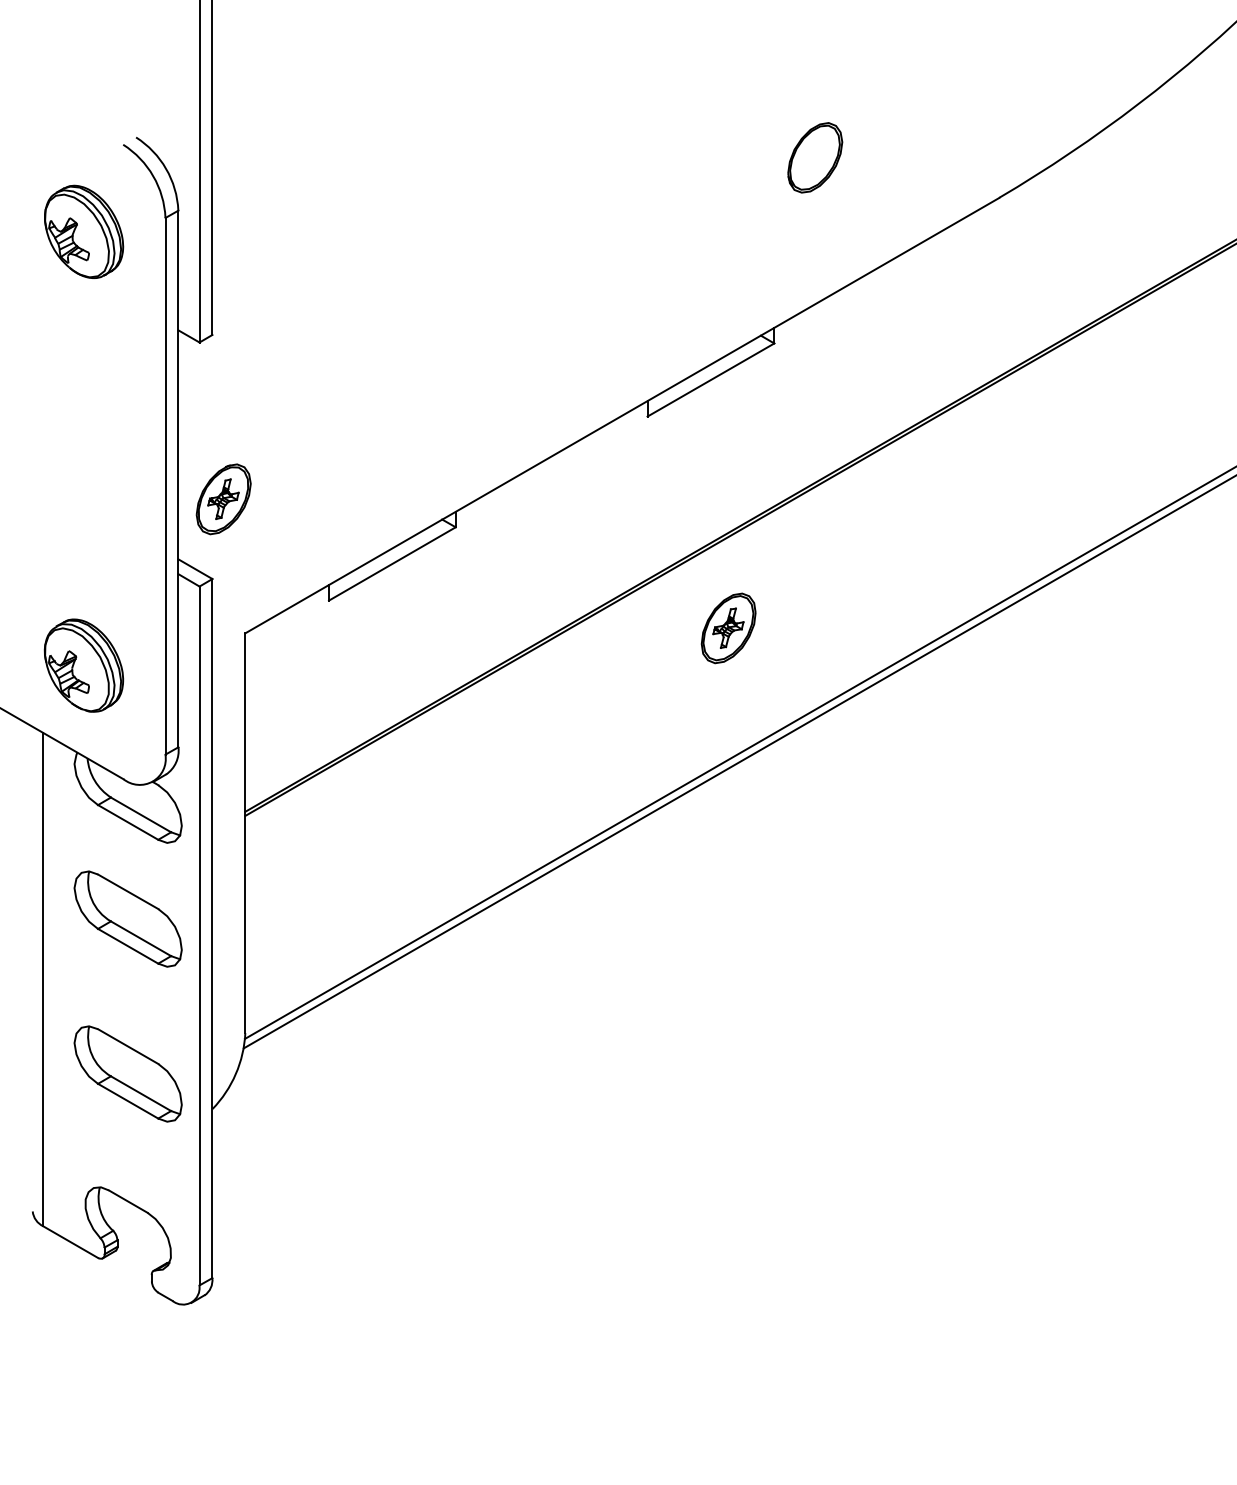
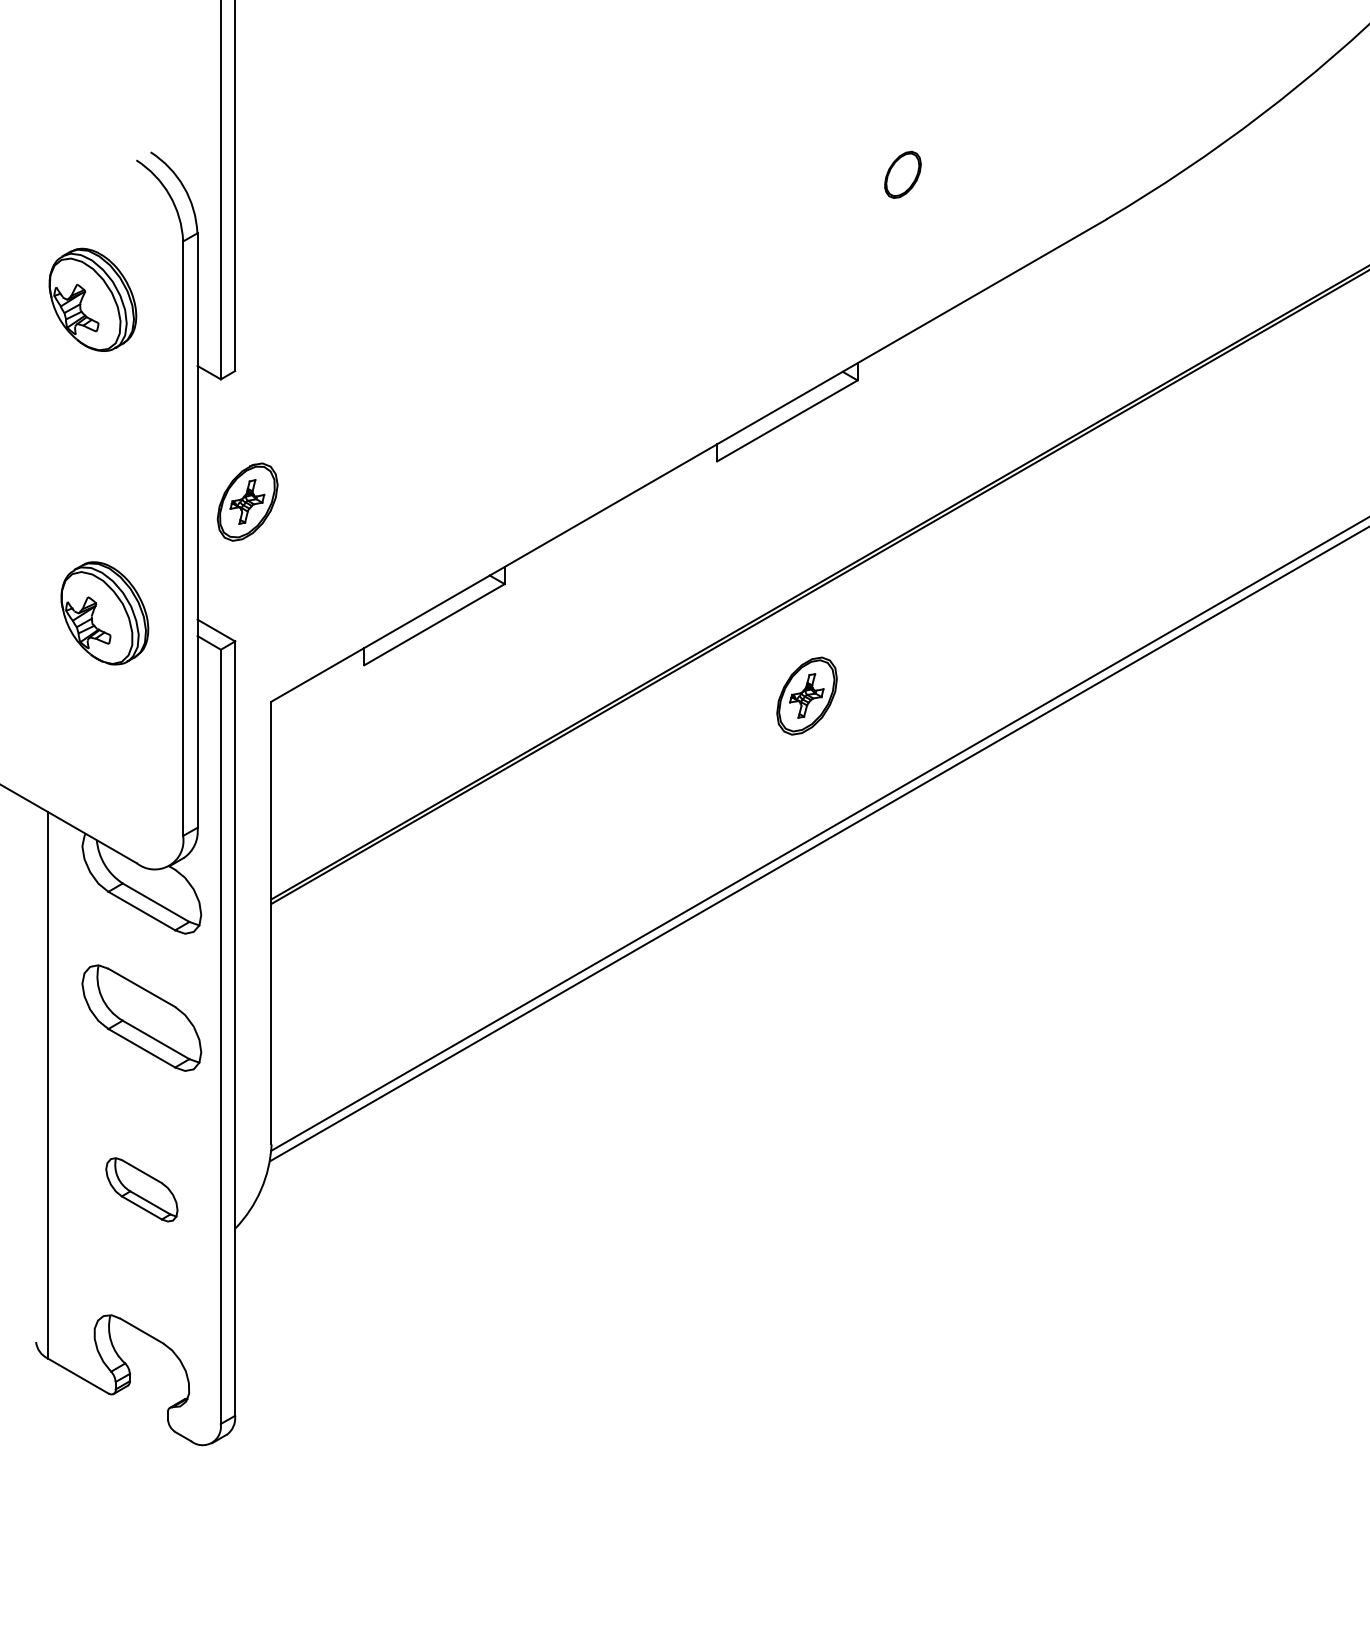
part: (814, 157) -> (902, 174), size x0.6
part: (83, 231) -> (92, 299), moved
part: (223, 498) -> (247, 501), moved
part: (83, 665) -> (104, 613), moved
part: (127, 1073) -> (141, 1189), size x0.6

